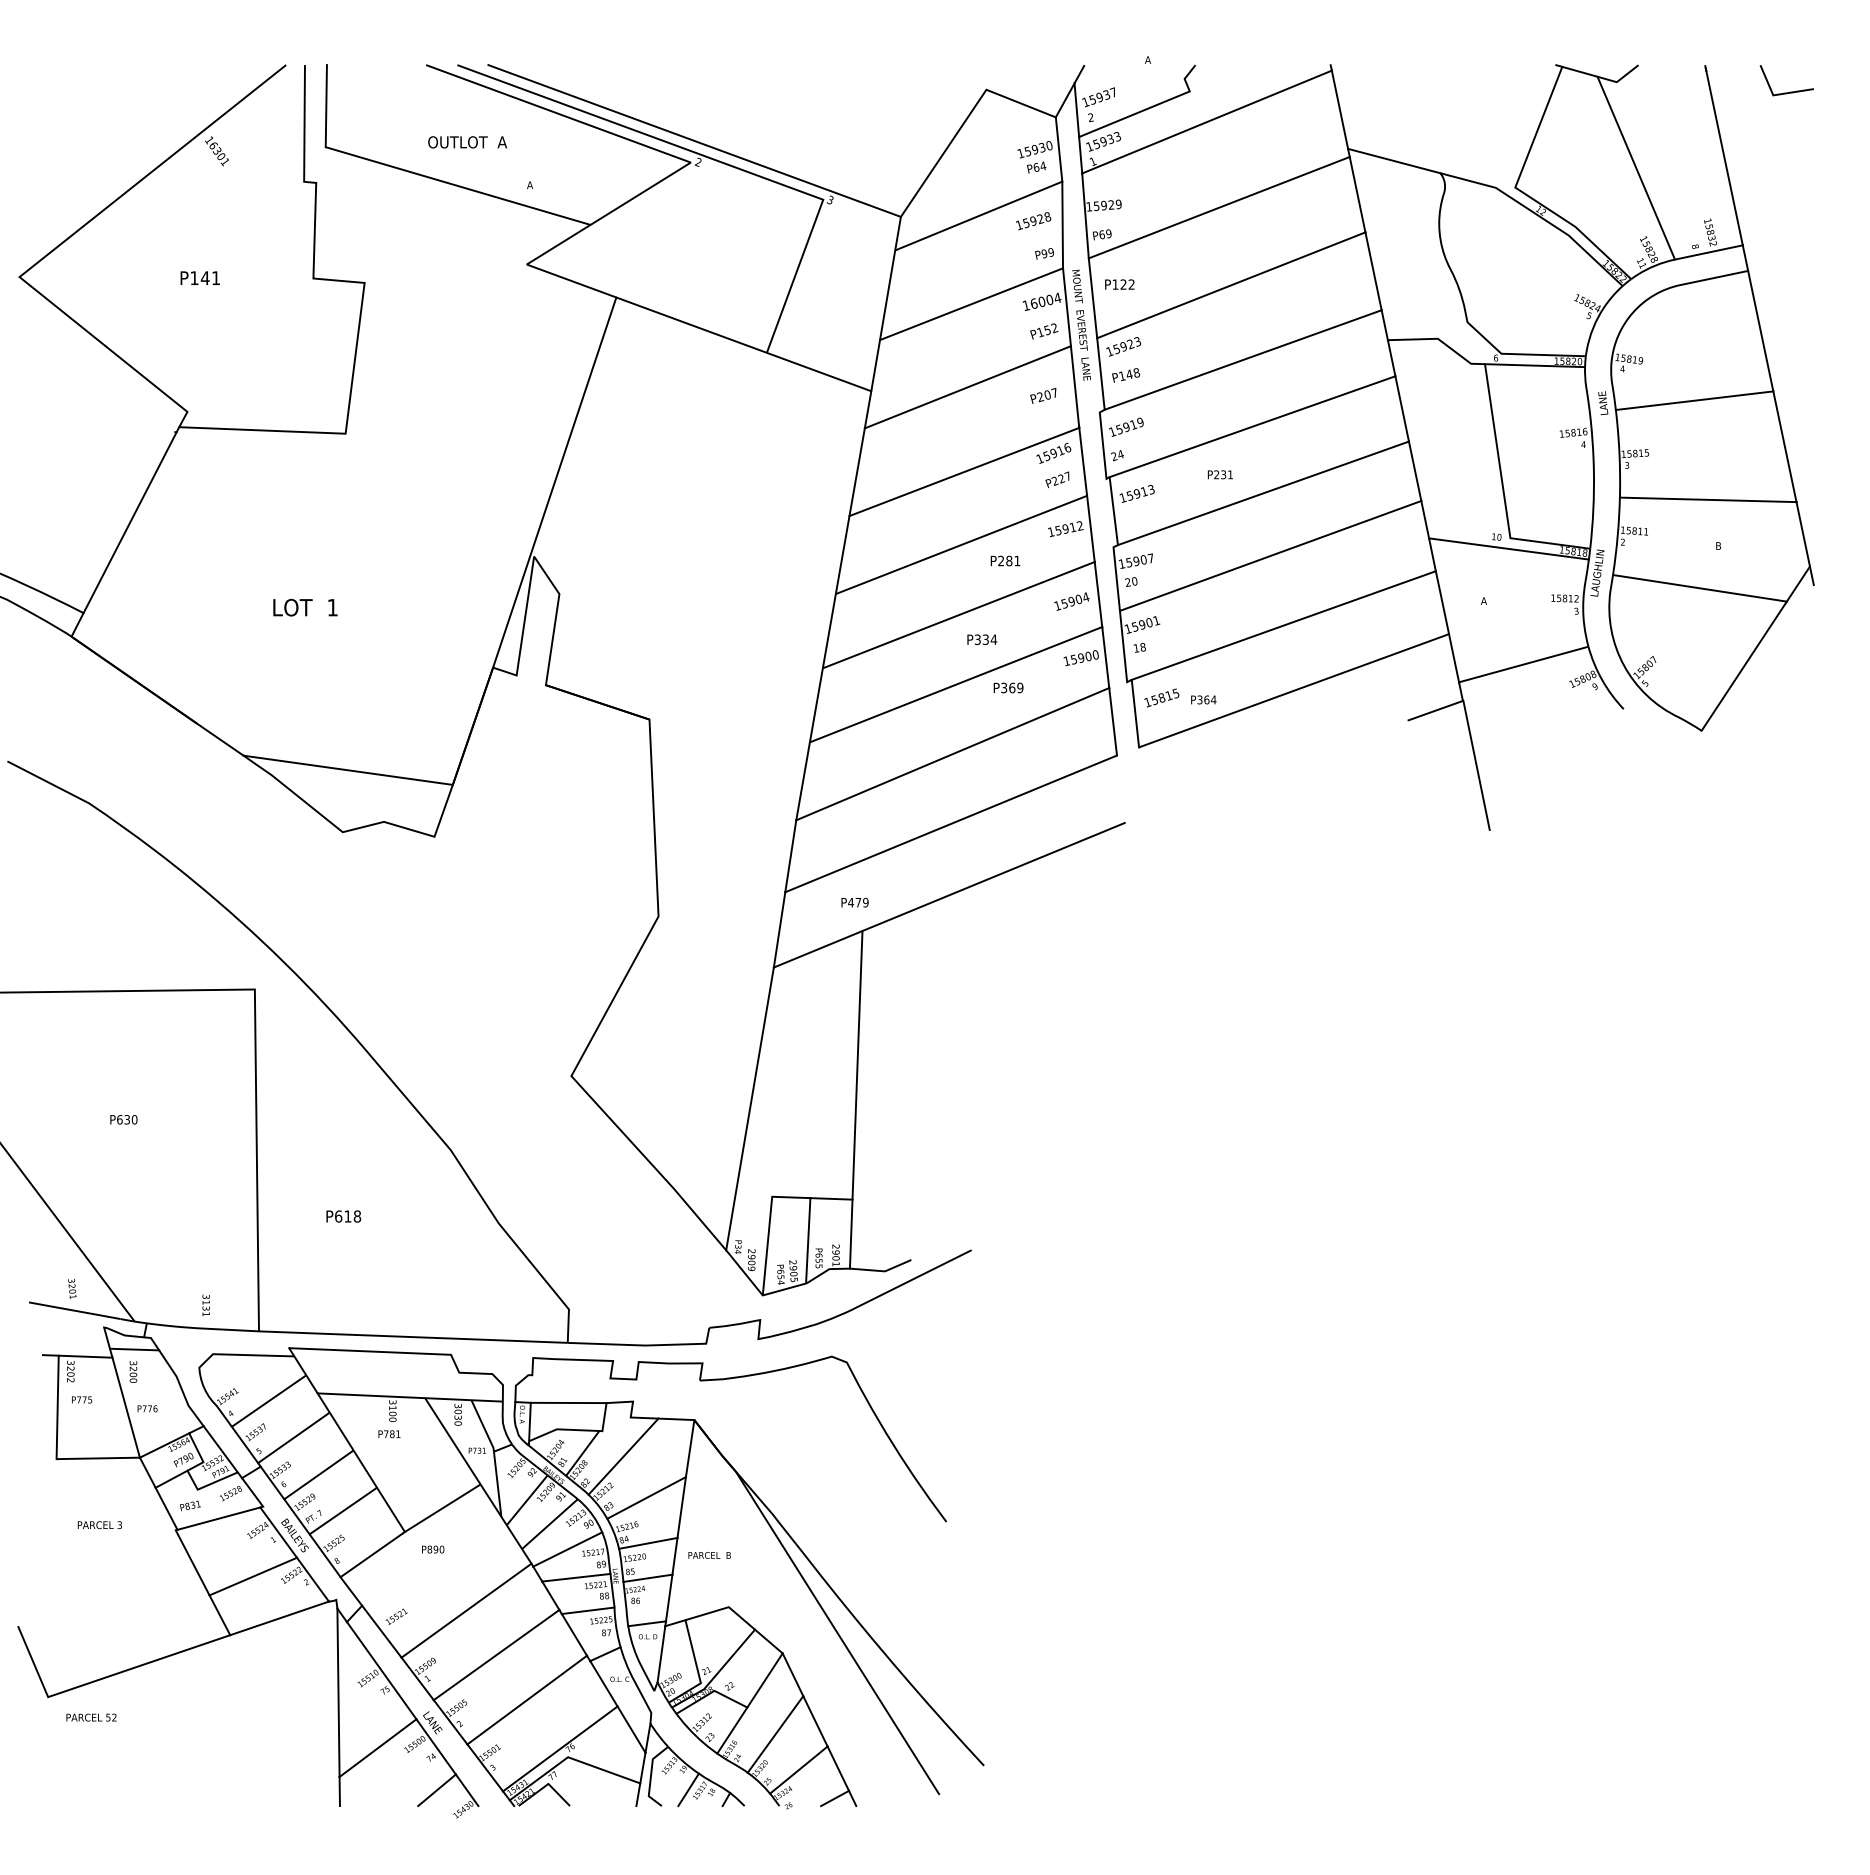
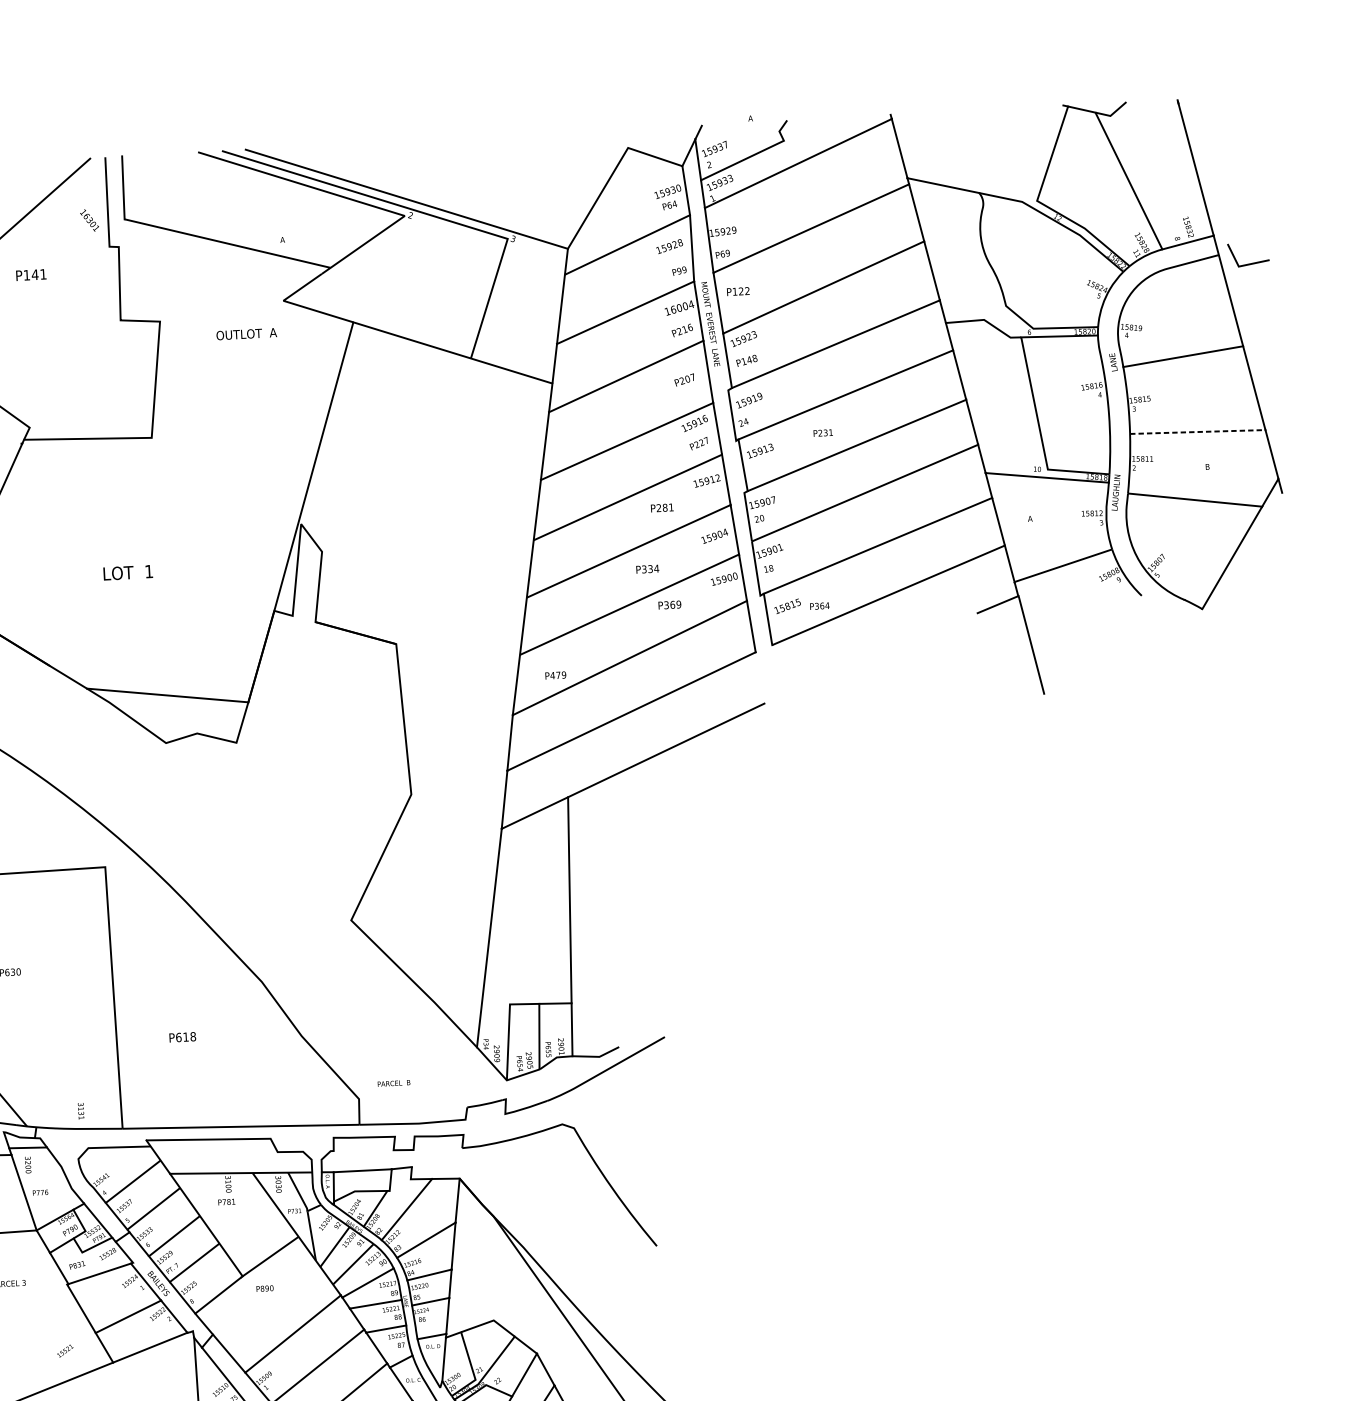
line: (1790, 91) -> (1251, 262), moved
text: (467, 142) -> (246, 334), moved
text: (216, 151) -> (89, 220), moved
text: (199, 277) -> (30, 274), moved
text: (1047, 330) -> (684, 329), P152 -> P216
line: (1708, 499) -> (1197, 431), solid -> dashed
text: (854, 902) -> (555, 675), moved
text: (709, 1555) -> (393, 1083), moved
text: (396, 1616) -> (65, 1350), moved

